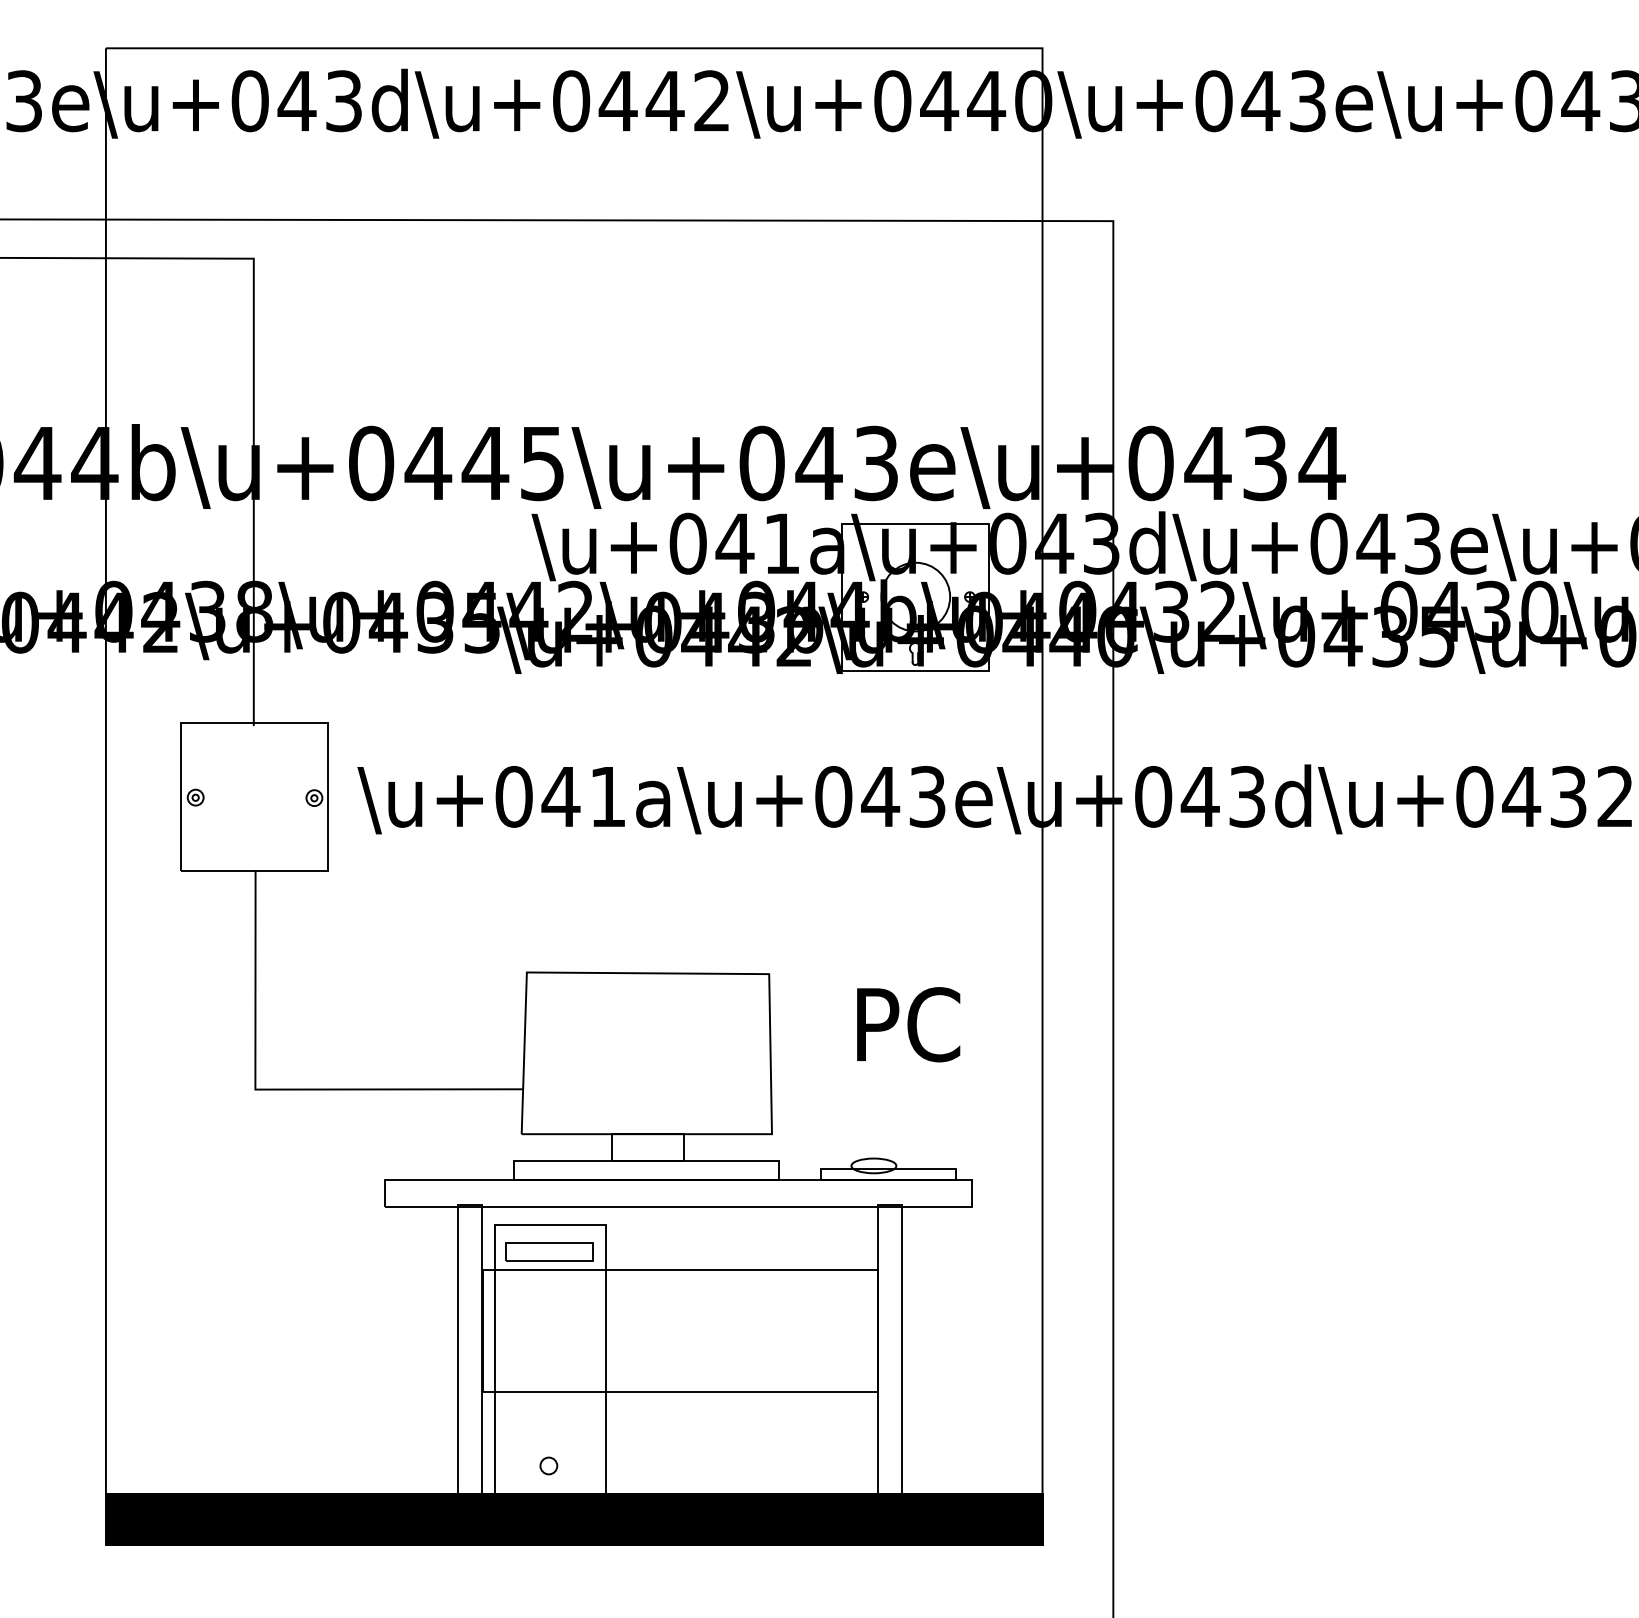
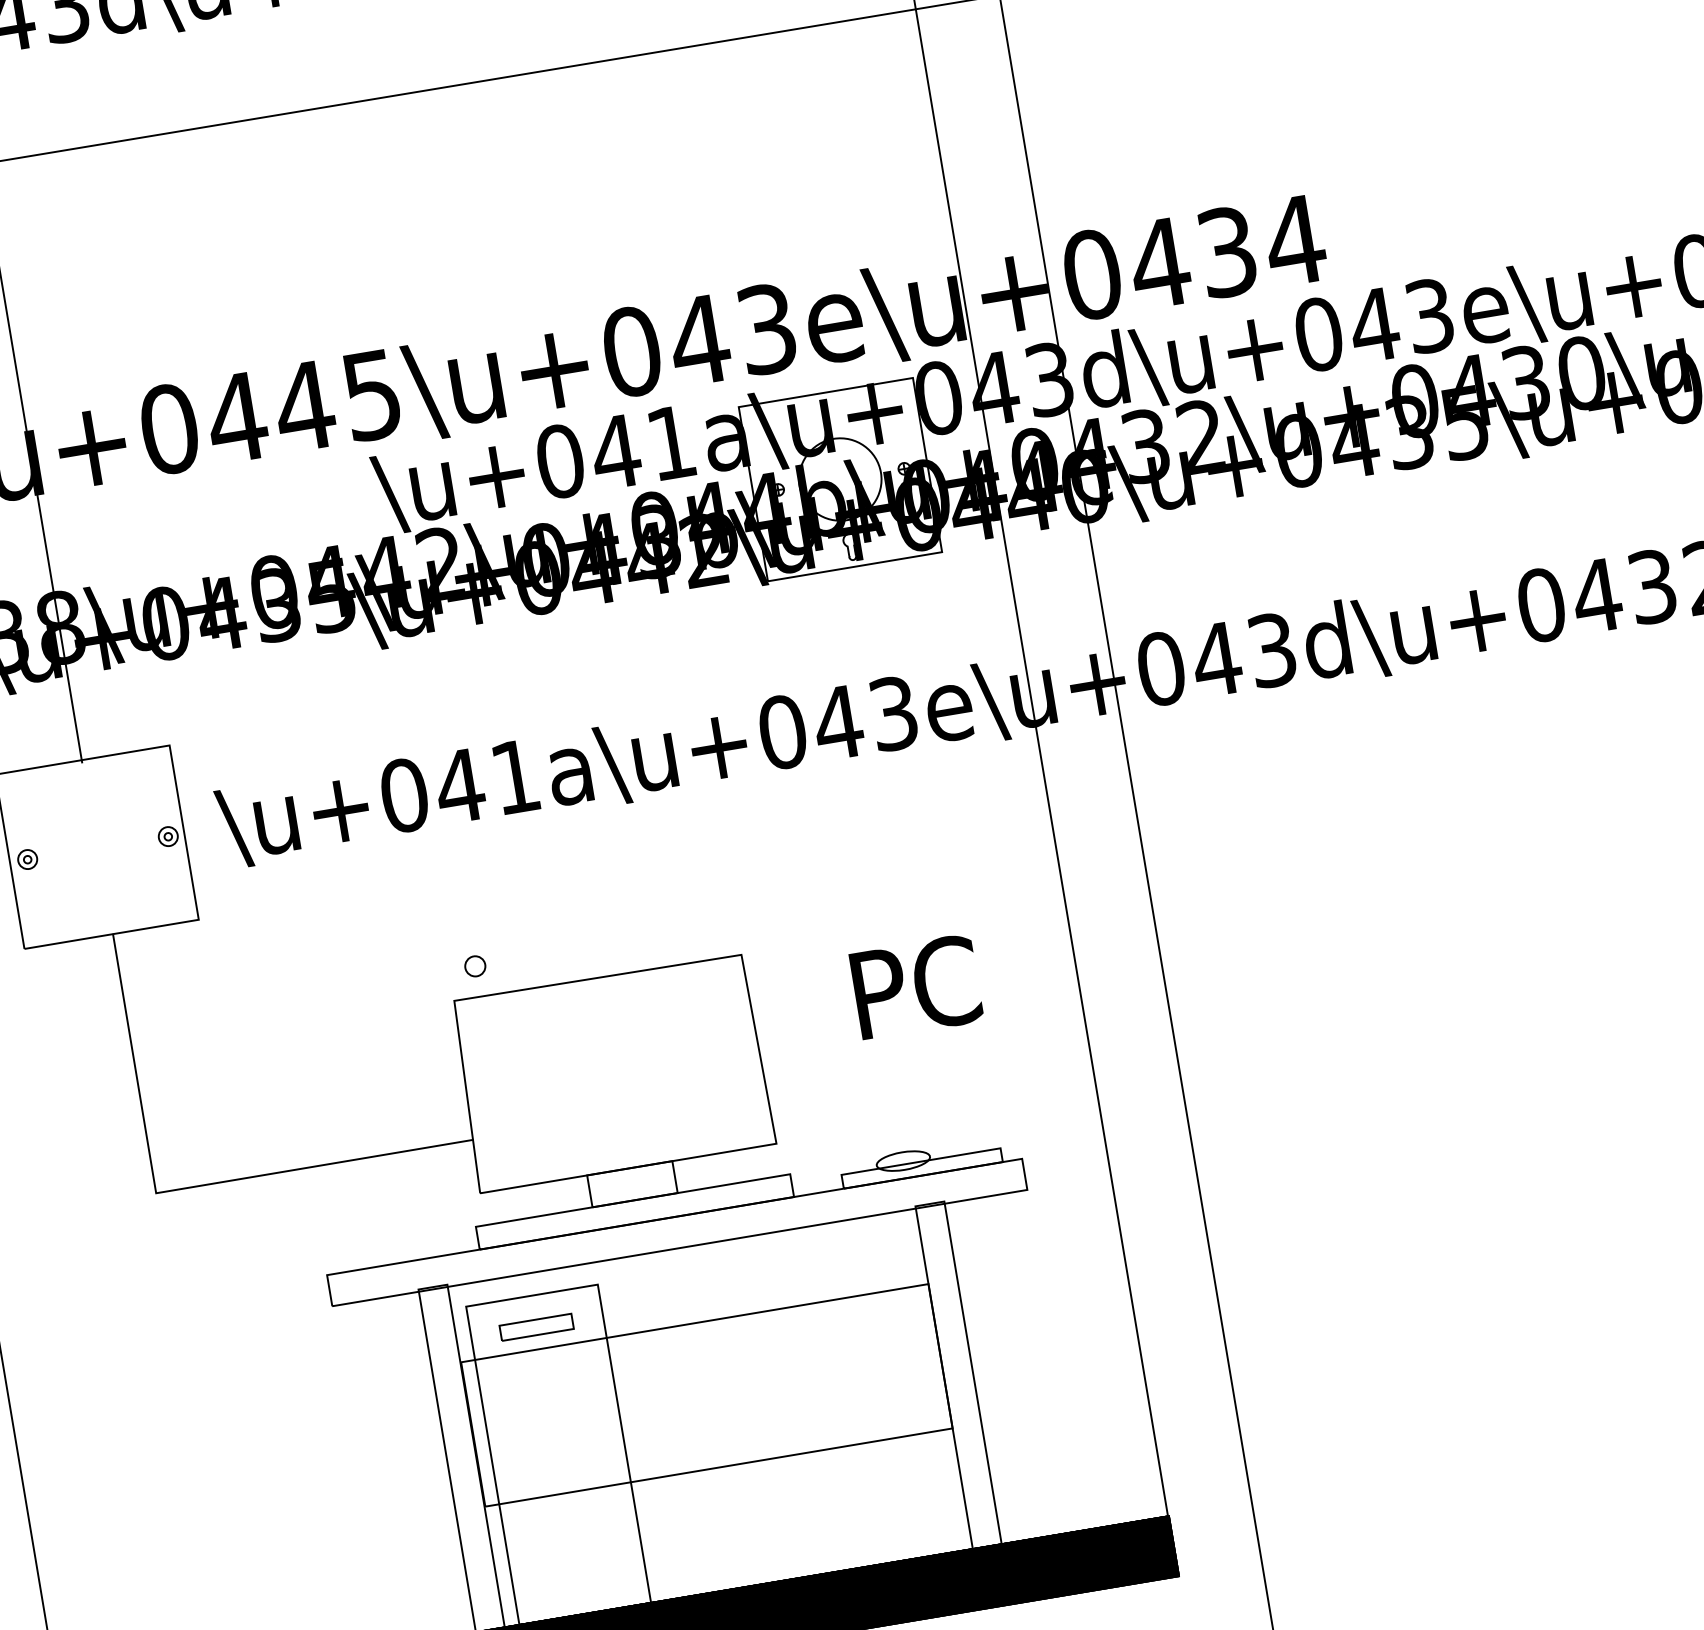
part: (549, 1251) -> (536, 1326), size x0.7
part: (548, 1465) -> (474, 965), moved

